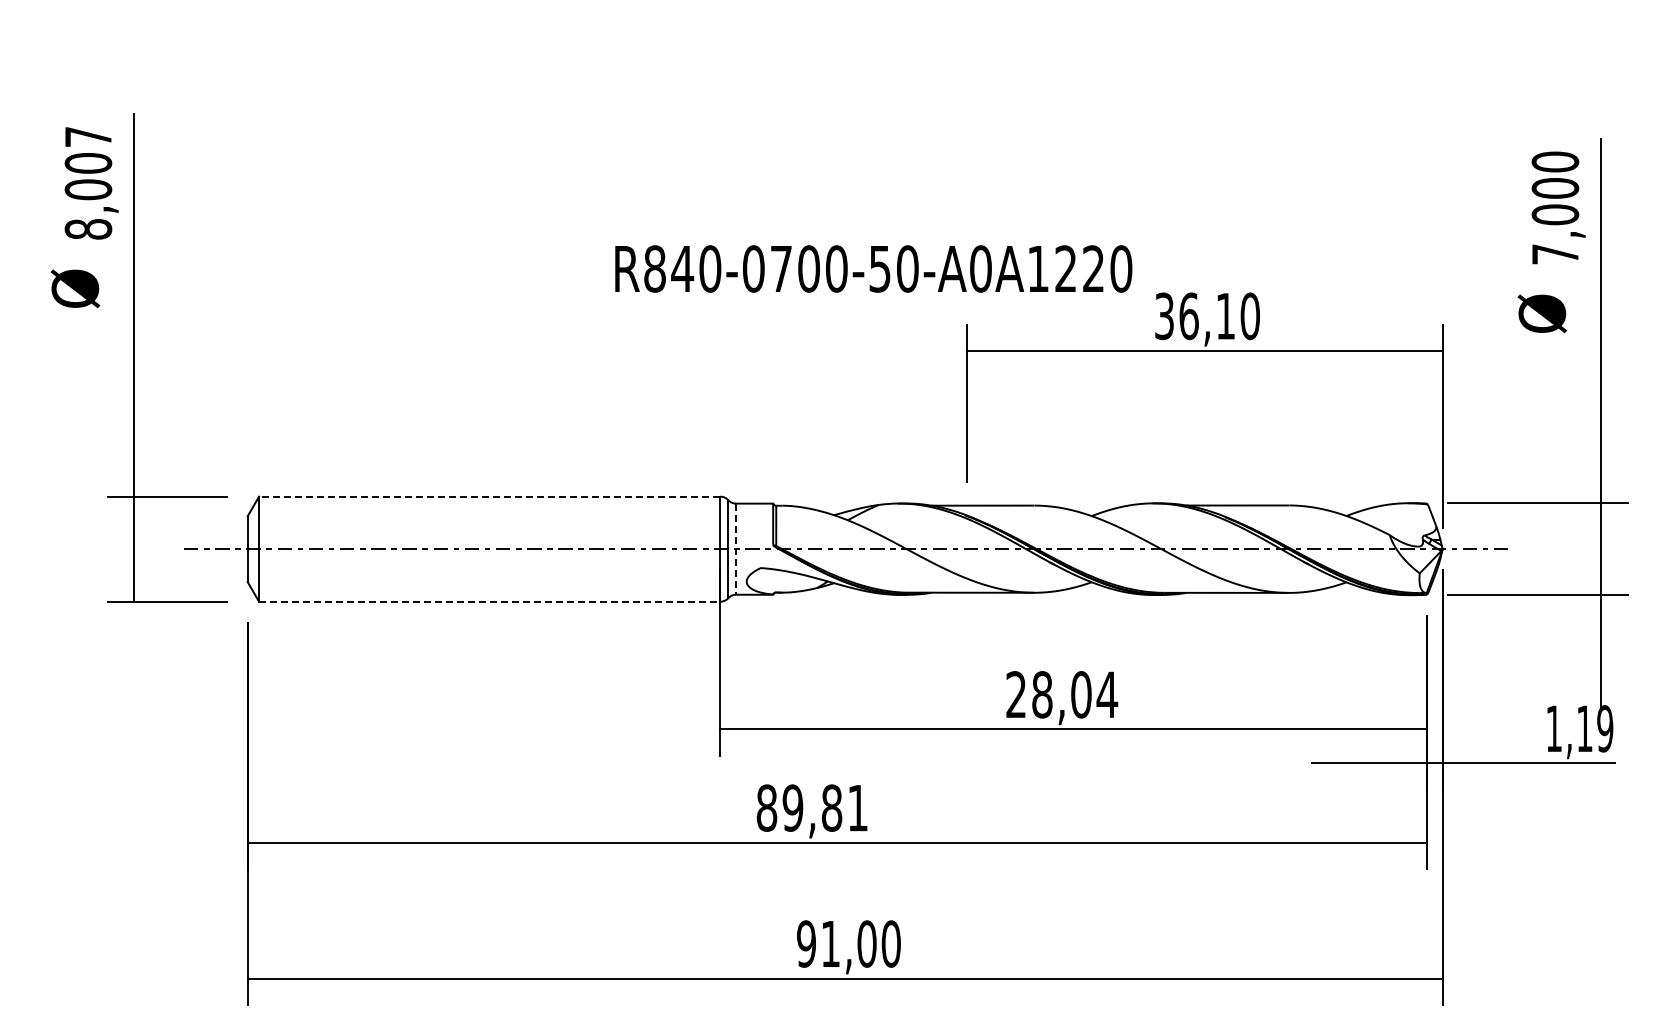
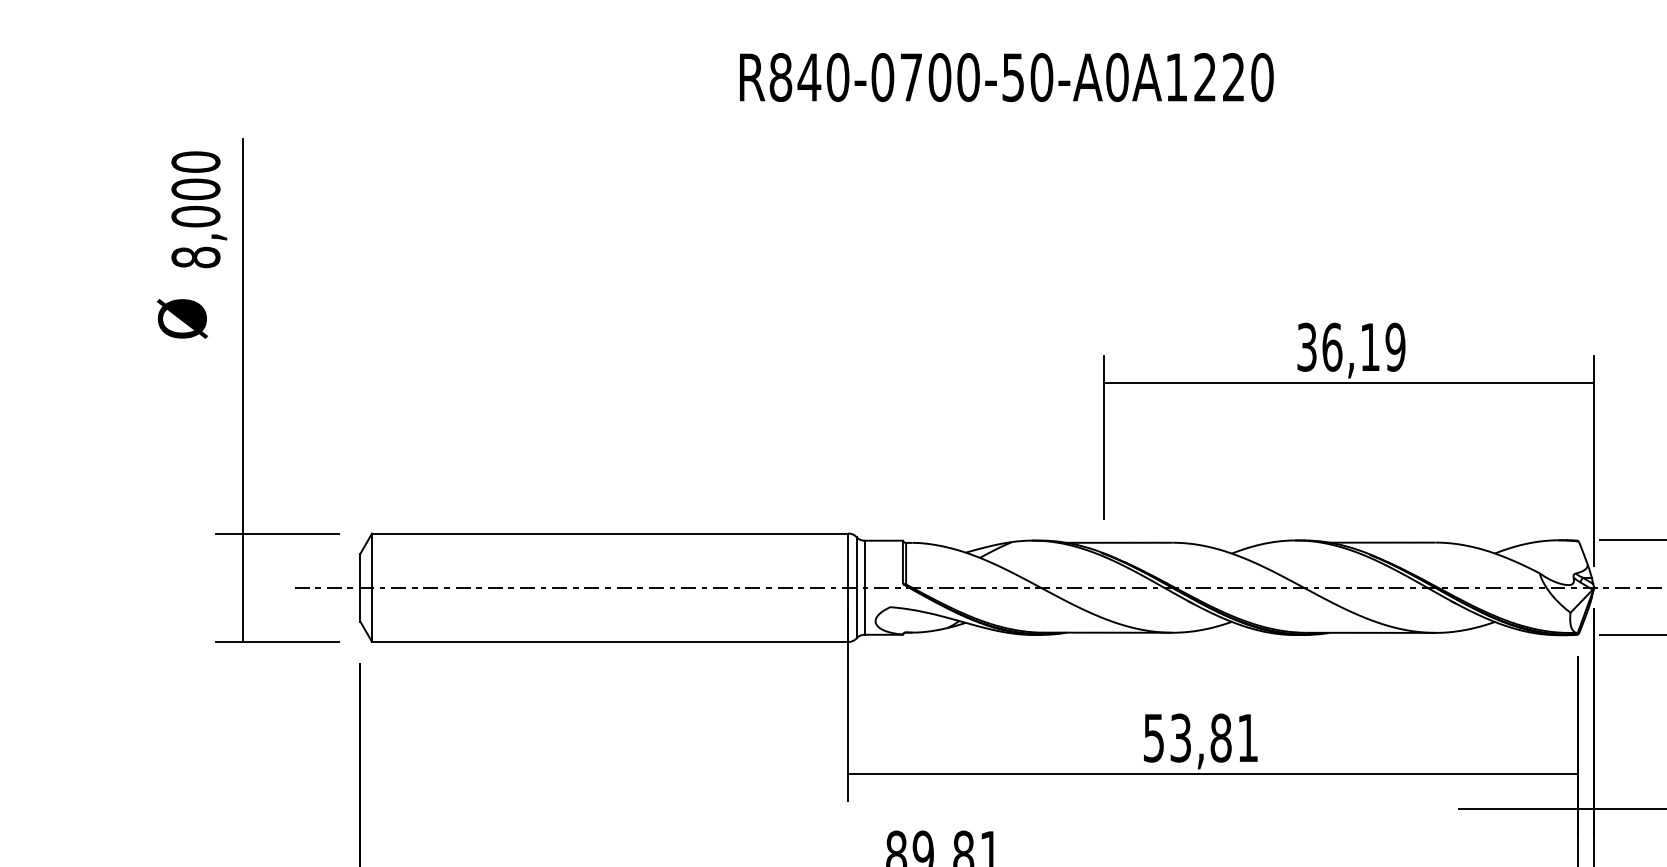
text: (88, 136) -> (195, 161), 8,007 -> 8,000
text: (873, 268) -> (1006, 76), moved
text: (1250, 316) -> (1395, 347), 36,10 -> 36,19
line: (489, 496) -> (610, 533), dashed -> solid
line: (736, 549) -> (865, 588), dashed -> solid
line: (489, 601) -> (610, 641), dashed -> solid
text: (1062, 694) -> (1201, 737), 28,04 -> 53,81

